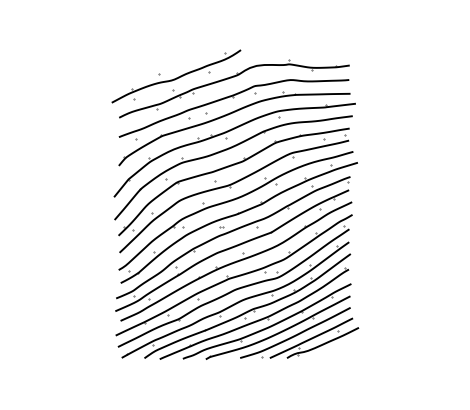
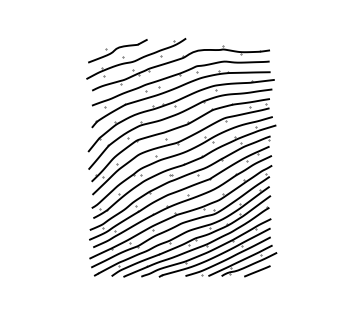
part: (152, 66) -> (117, 51), added
line: (333, 351) -> (257, 271), added

